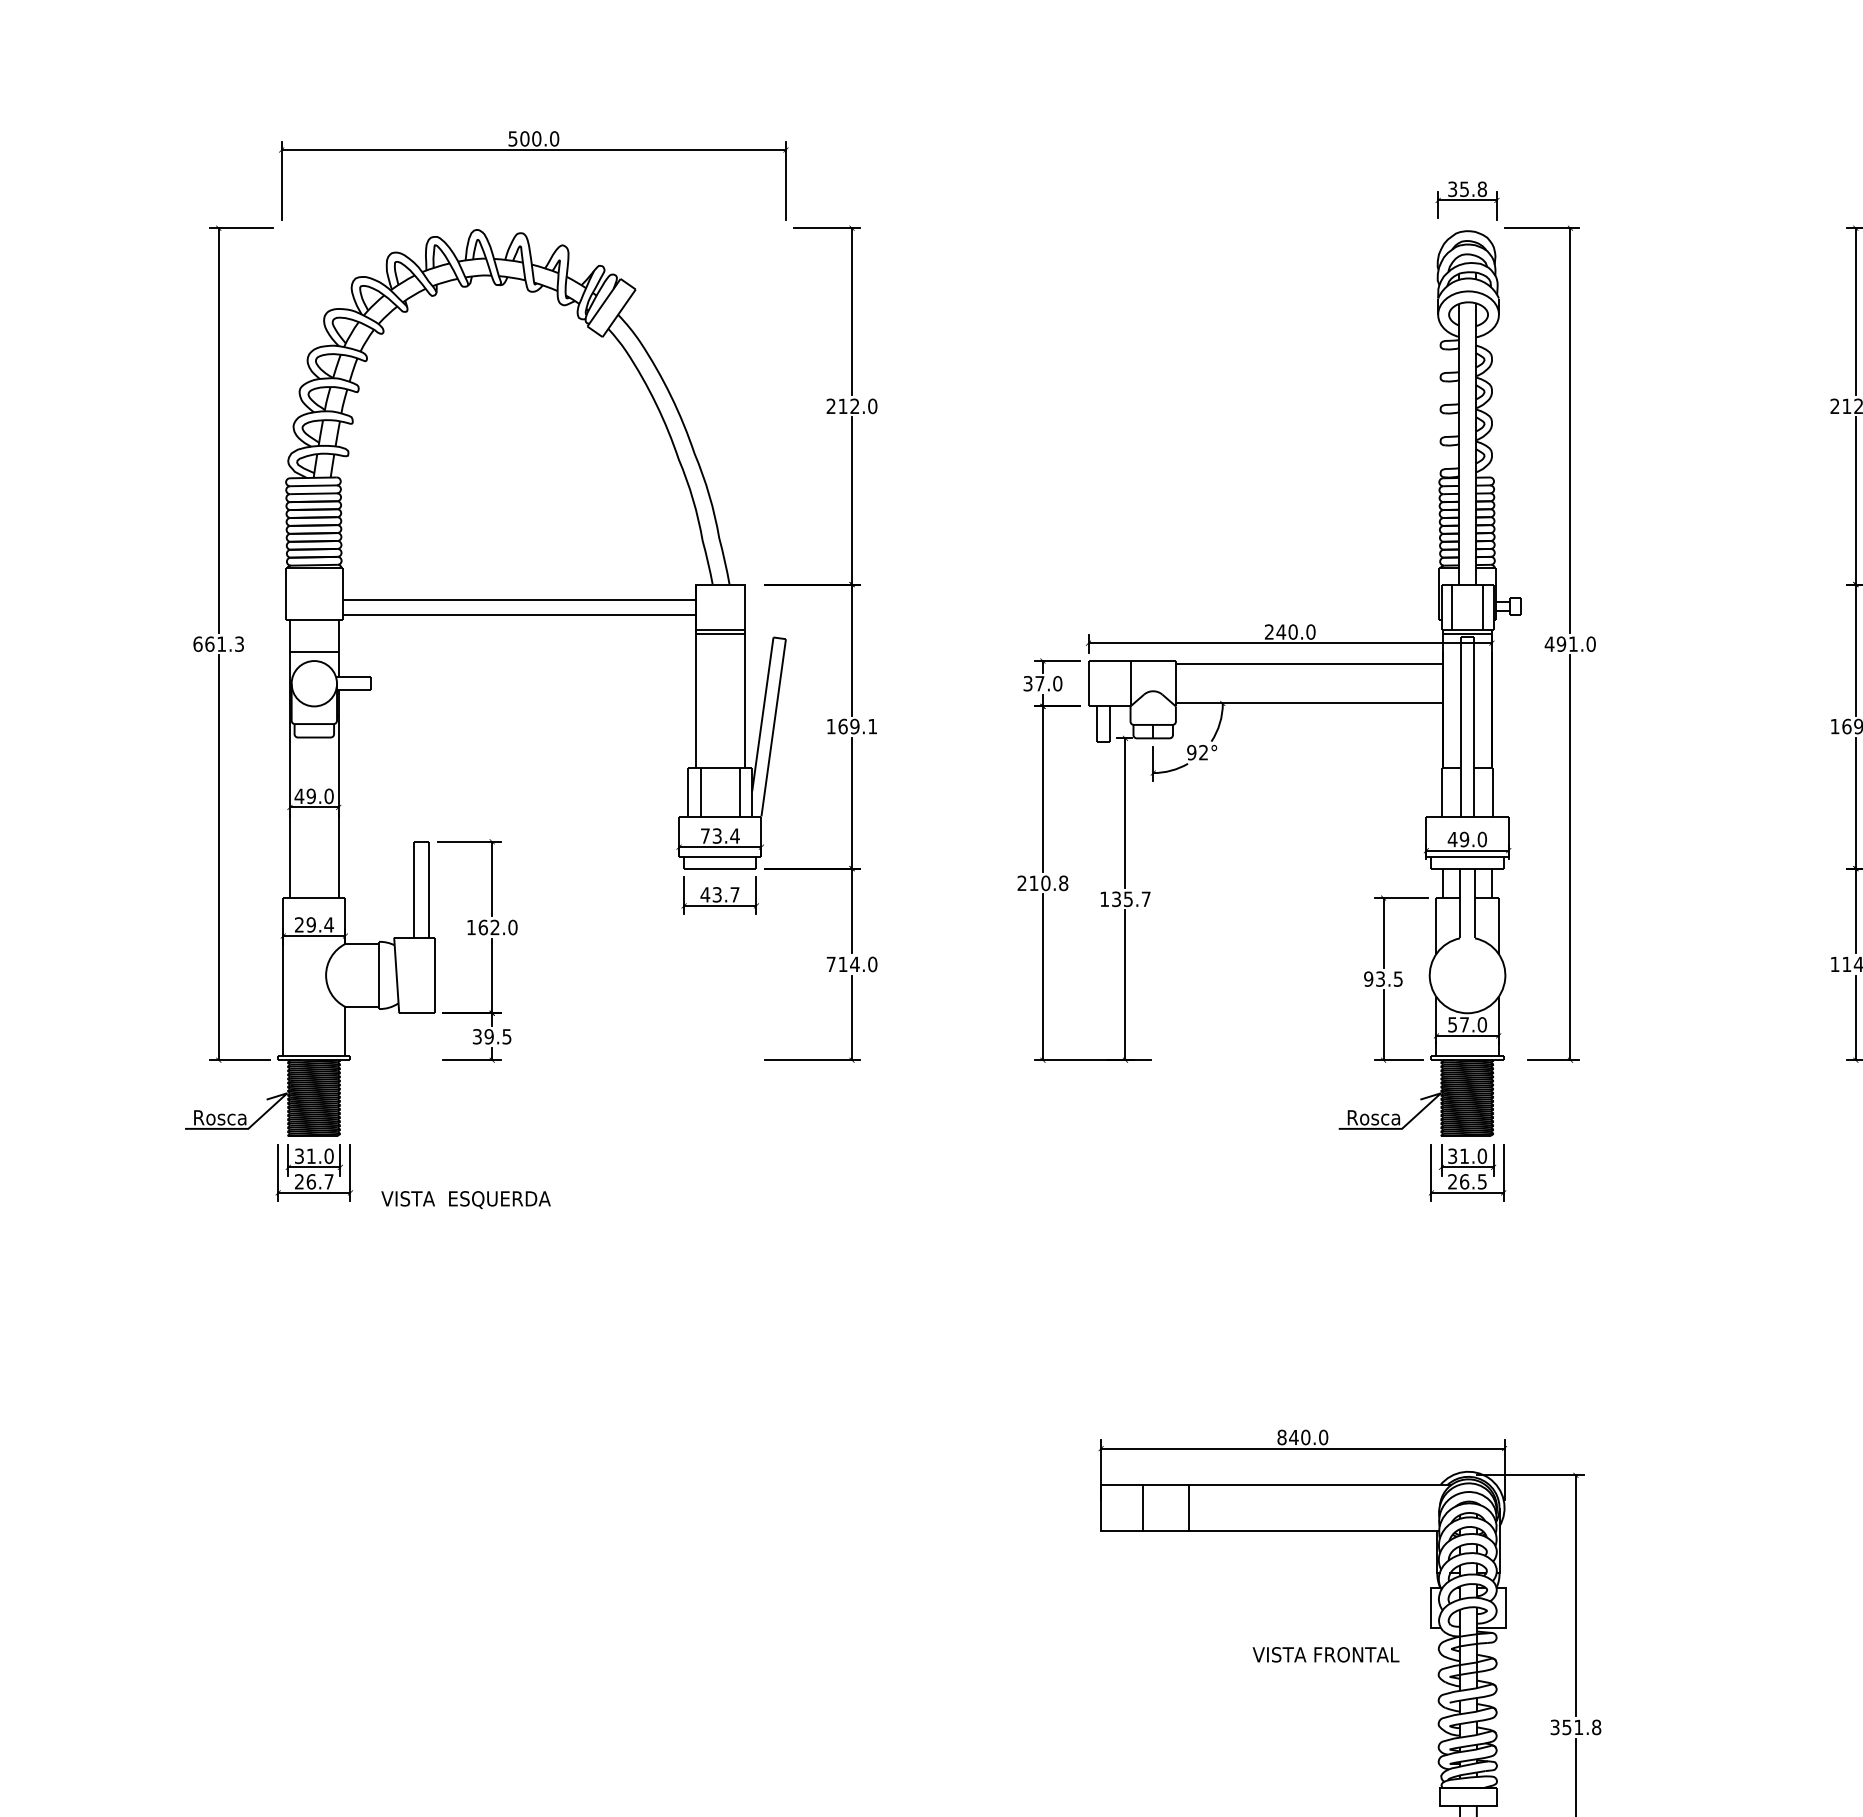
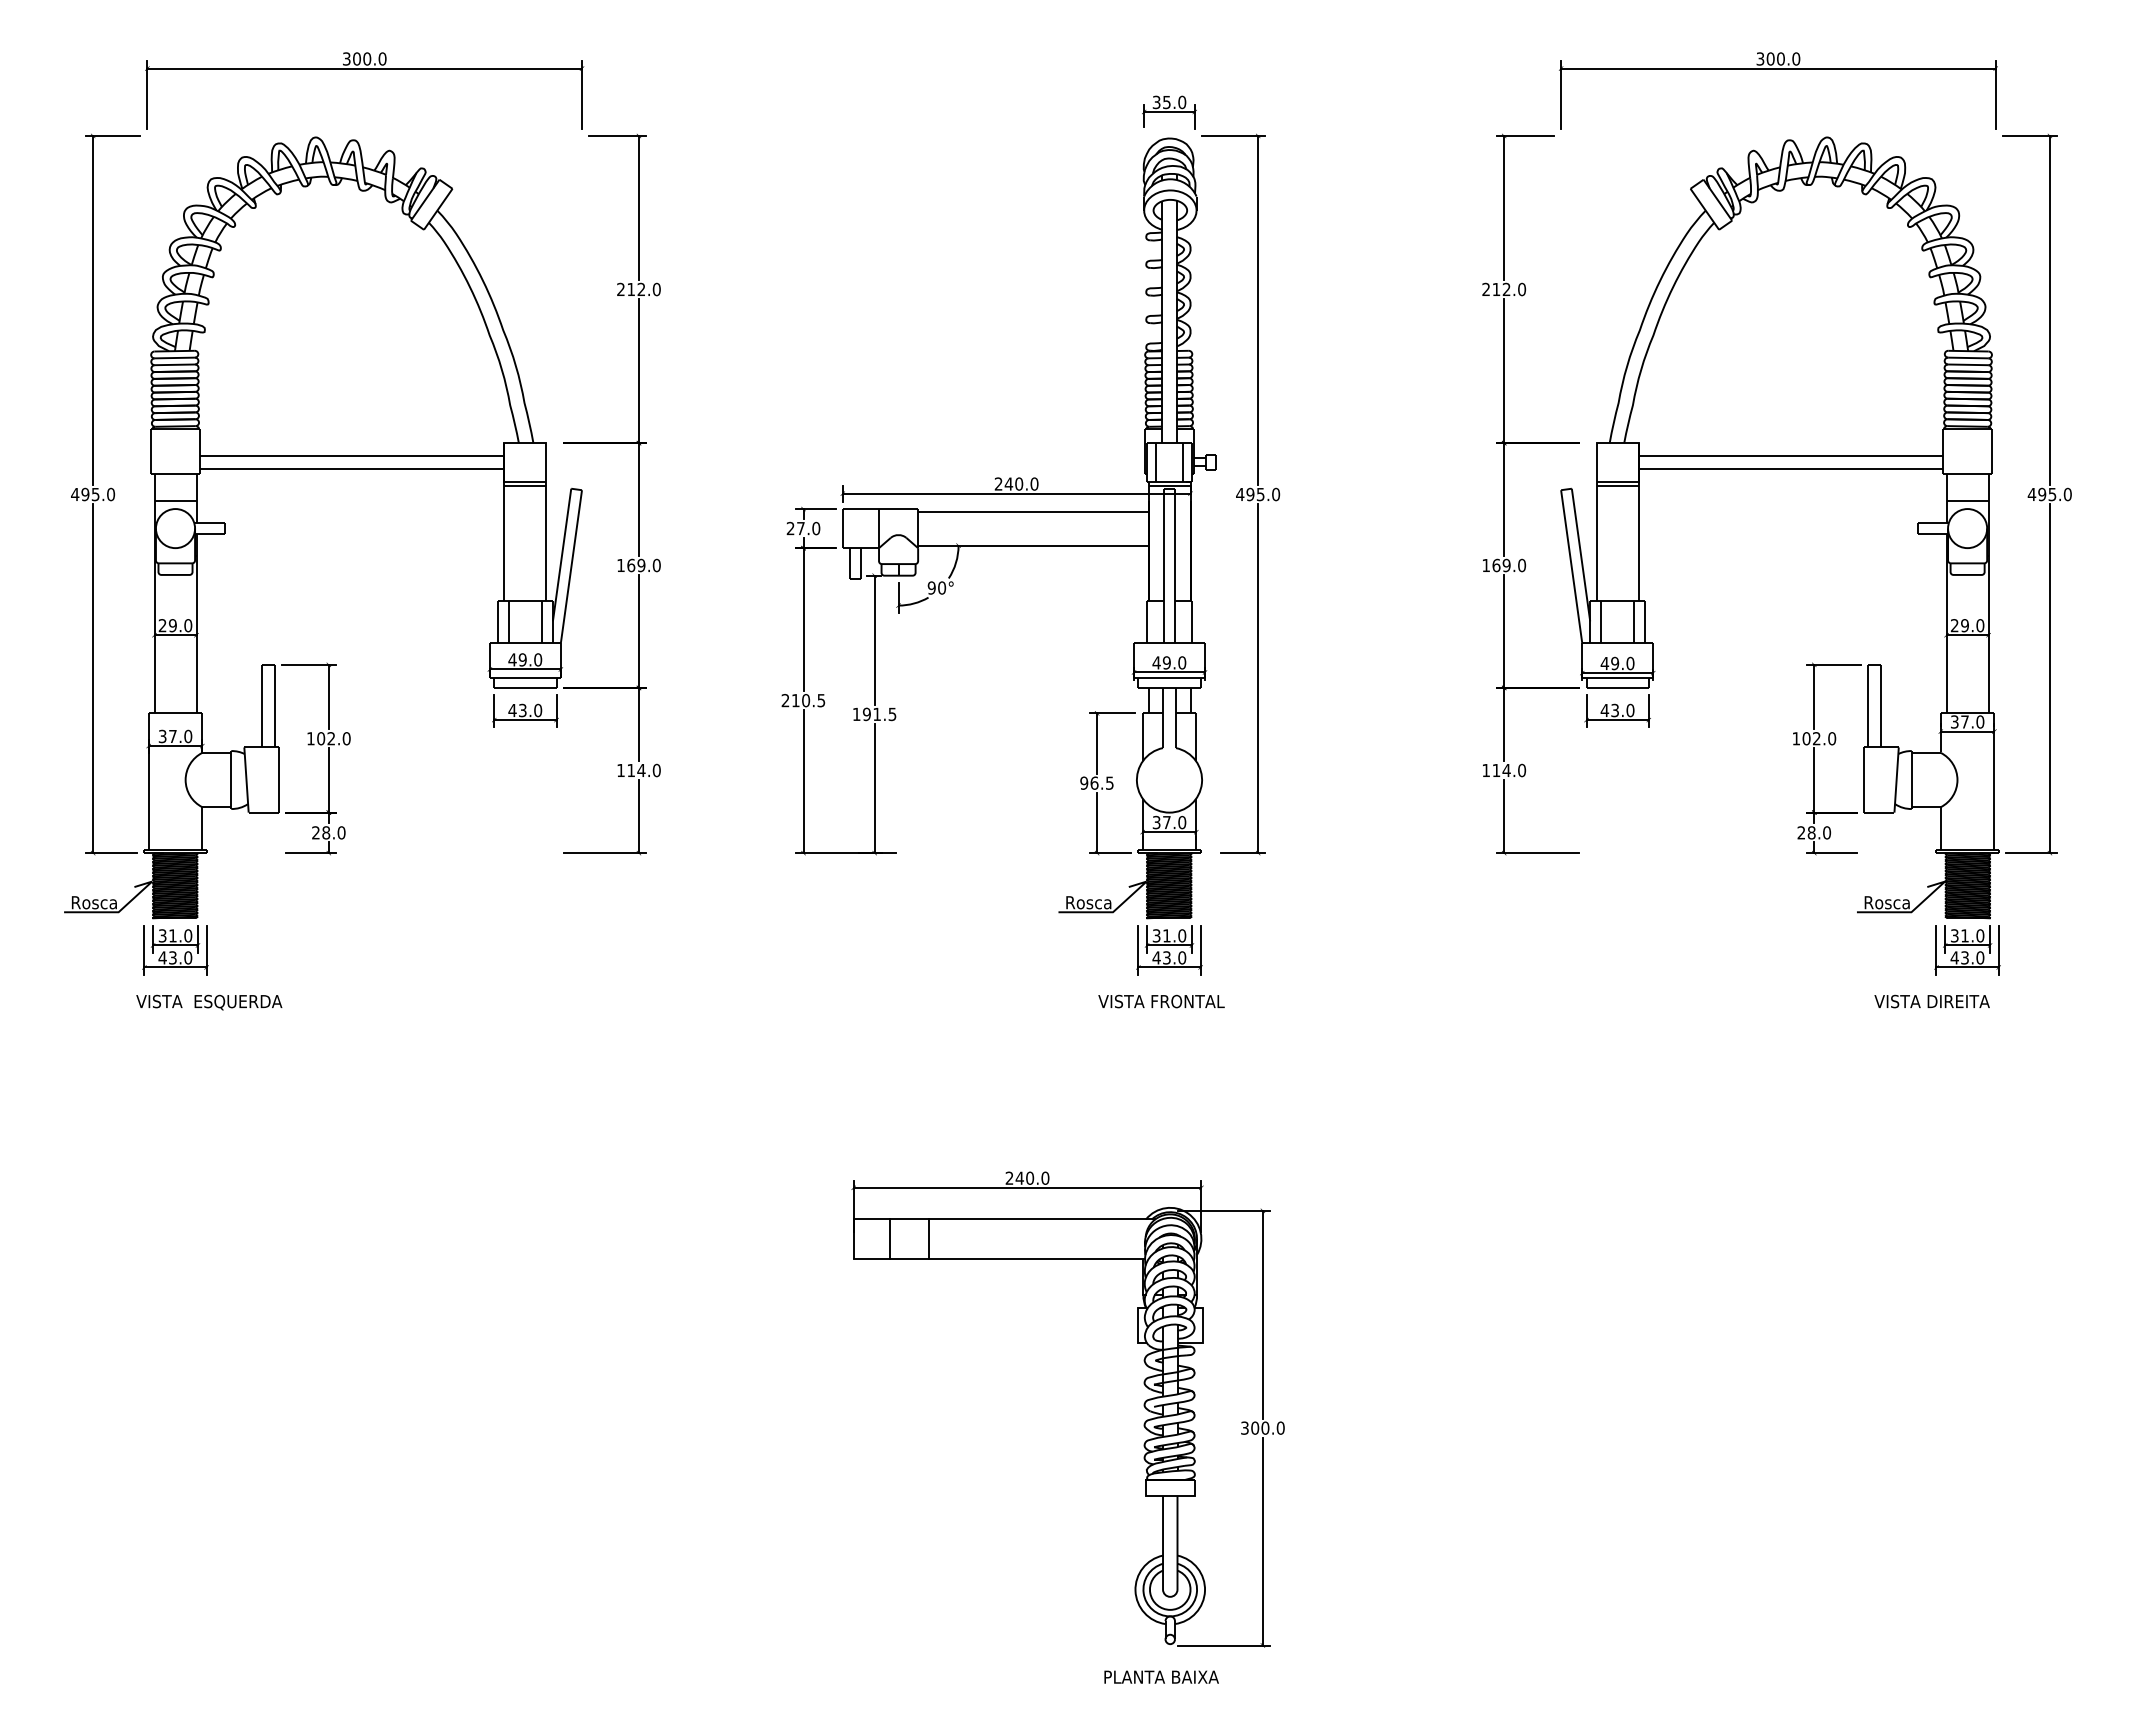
text: (512, 138) -> (346, 58), 500.0 -> 300.0
text: (1482, 189) -> (1182, 102), 35.8 -> 35.0
text: (219, 644) -> (93, 494), 661.3 -> 495.0
text: (1573, 644) -> (1260, 494), 491.0 -> 495.0
text: (1027, 683) -> (790, 528), 37.0 -> 27.0
text: (872, 726) -> (656, 565), 169.1 -> 169.0
text: (1204, 752) -> (942, 587), 92° -> 90°
text: (299, 796) -> (162, 625), 49.0 -> 29.0
text: (720, 835) -> (525, 659), 73.4 -> 49.0
text: (1063, 883) -> (821, 700), 210.8 -> 210.5
text: (735, 894) -> (538, 710), 43.7 -> 43.0
text: (1131, 899) -> (879, 714), 135.7 -> 191.5
text: (314, 924) -> (175, 736), 29.4 -> 37.0
text: (483, 927) -> (321, 738), 162.0 -> 102.0
text: (830, 964) -> (620, 770), 714.0 -> 114.0
text: (1380, 978) -> (1094, 782), 93.5 -> 96.5
text: (1452, 1023) -> (1156, 821), 57.0 -> 37.0
text: (491, 1036) -> (328, 832), 39.5 -> 28.0
text: (314, 1181) -> (175, 957), 26.7 -> 43.0
text: (1467, 1181) -> (1169, 957), 26.5 -> 43.0
text: (466, 1199) -> (209, 1002), moved
text: (1281, 1436) -> (1009, 1177), 840.0 -> 240.0
text: (1326, 1654) -> (1161, 1001), moved
text: (1581, 1726) -> (1267, 1427), 351.8 -> 300.0

